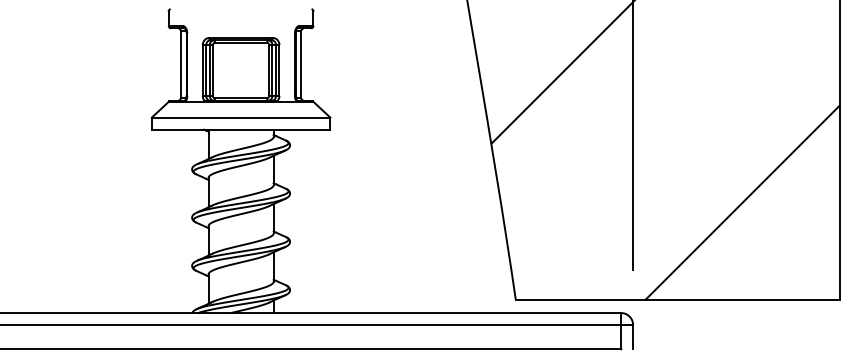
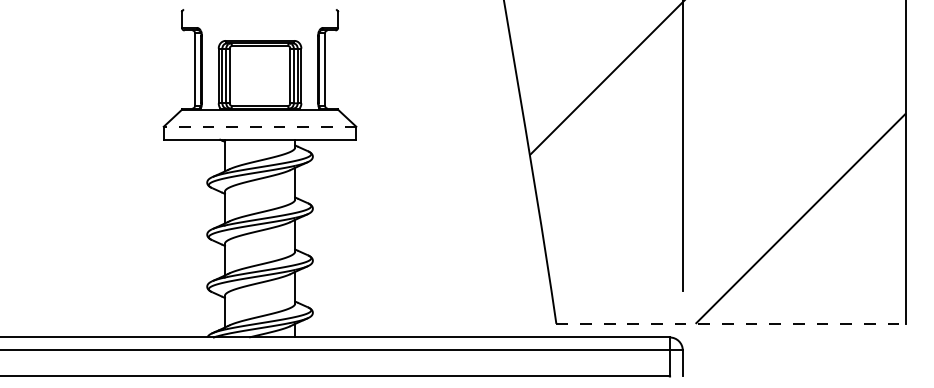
line: (240, 117) -> (259, 126), solid -> dashed
line: (678, 300) -> (731, 323), solid -> dashed

